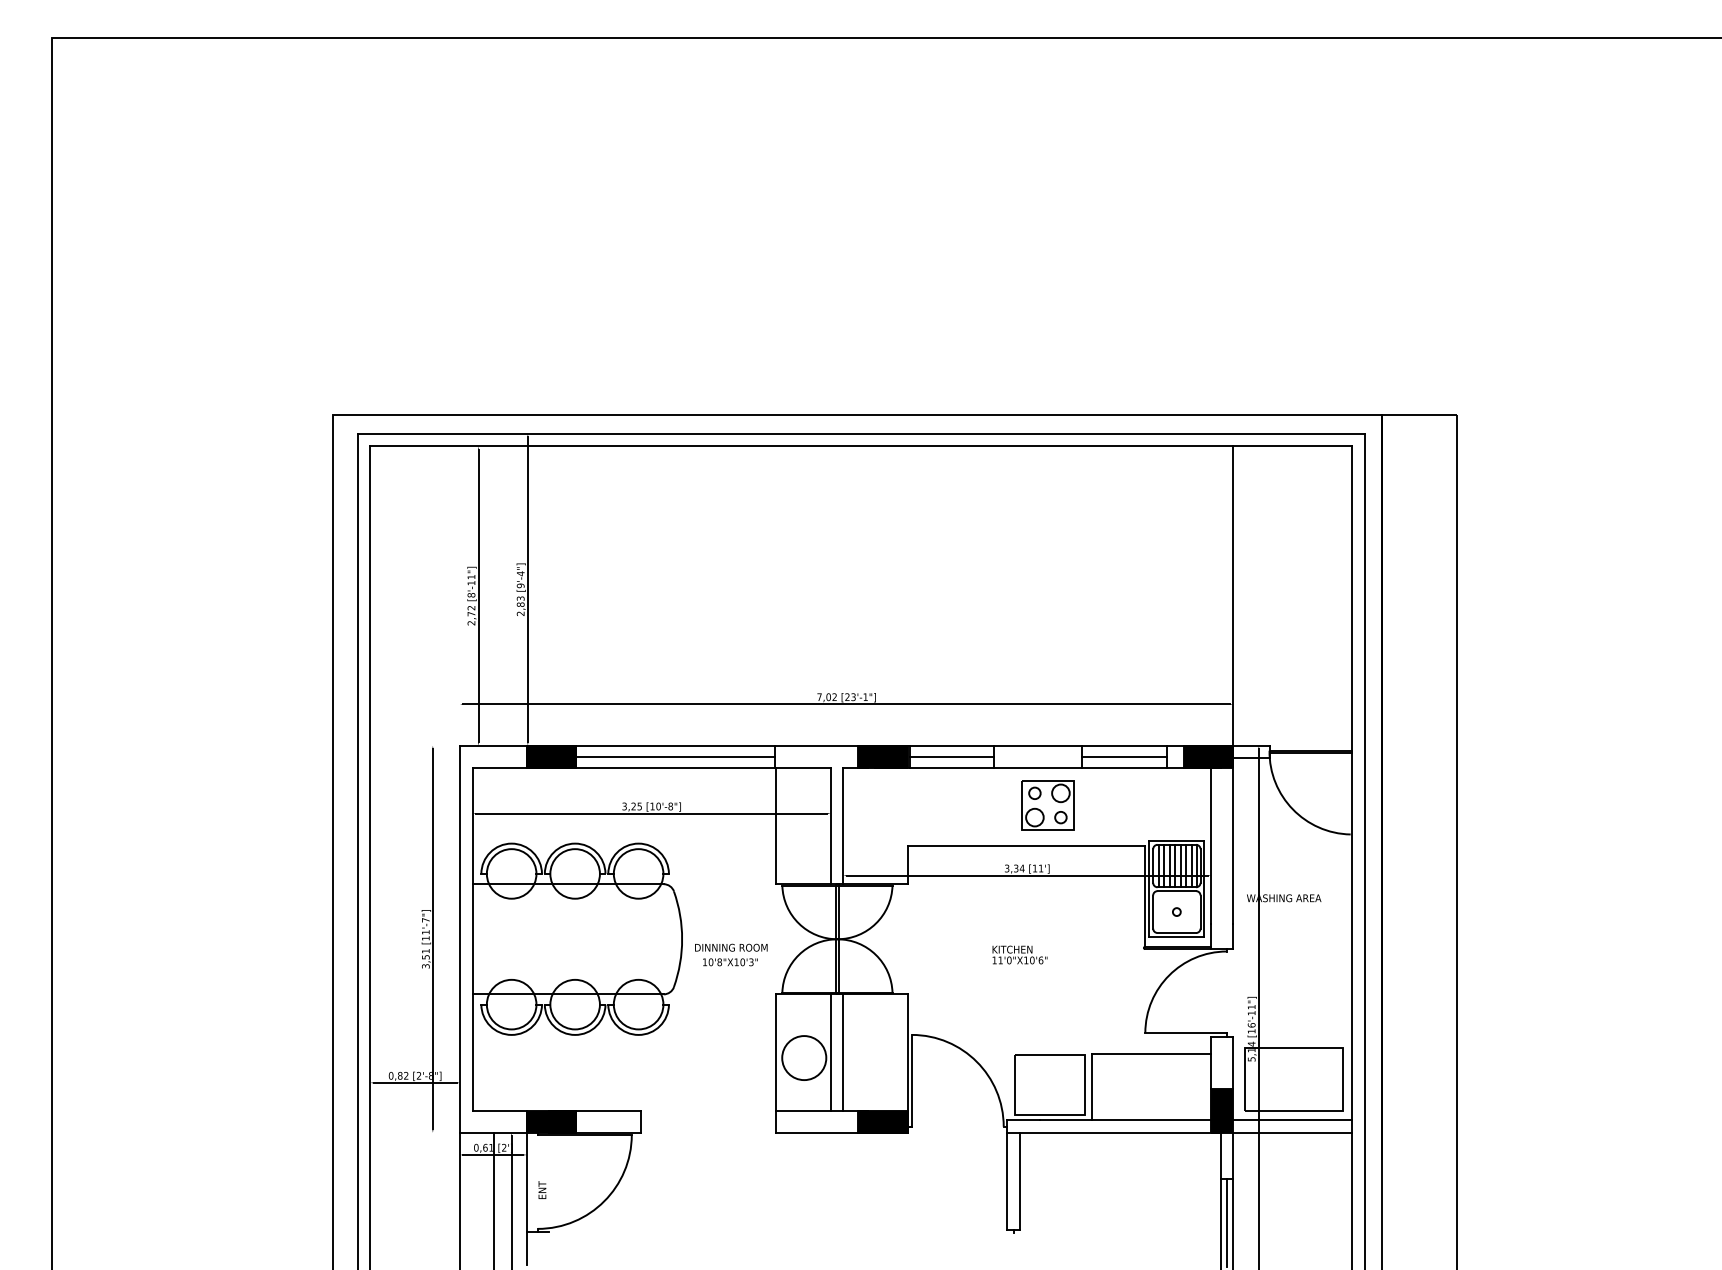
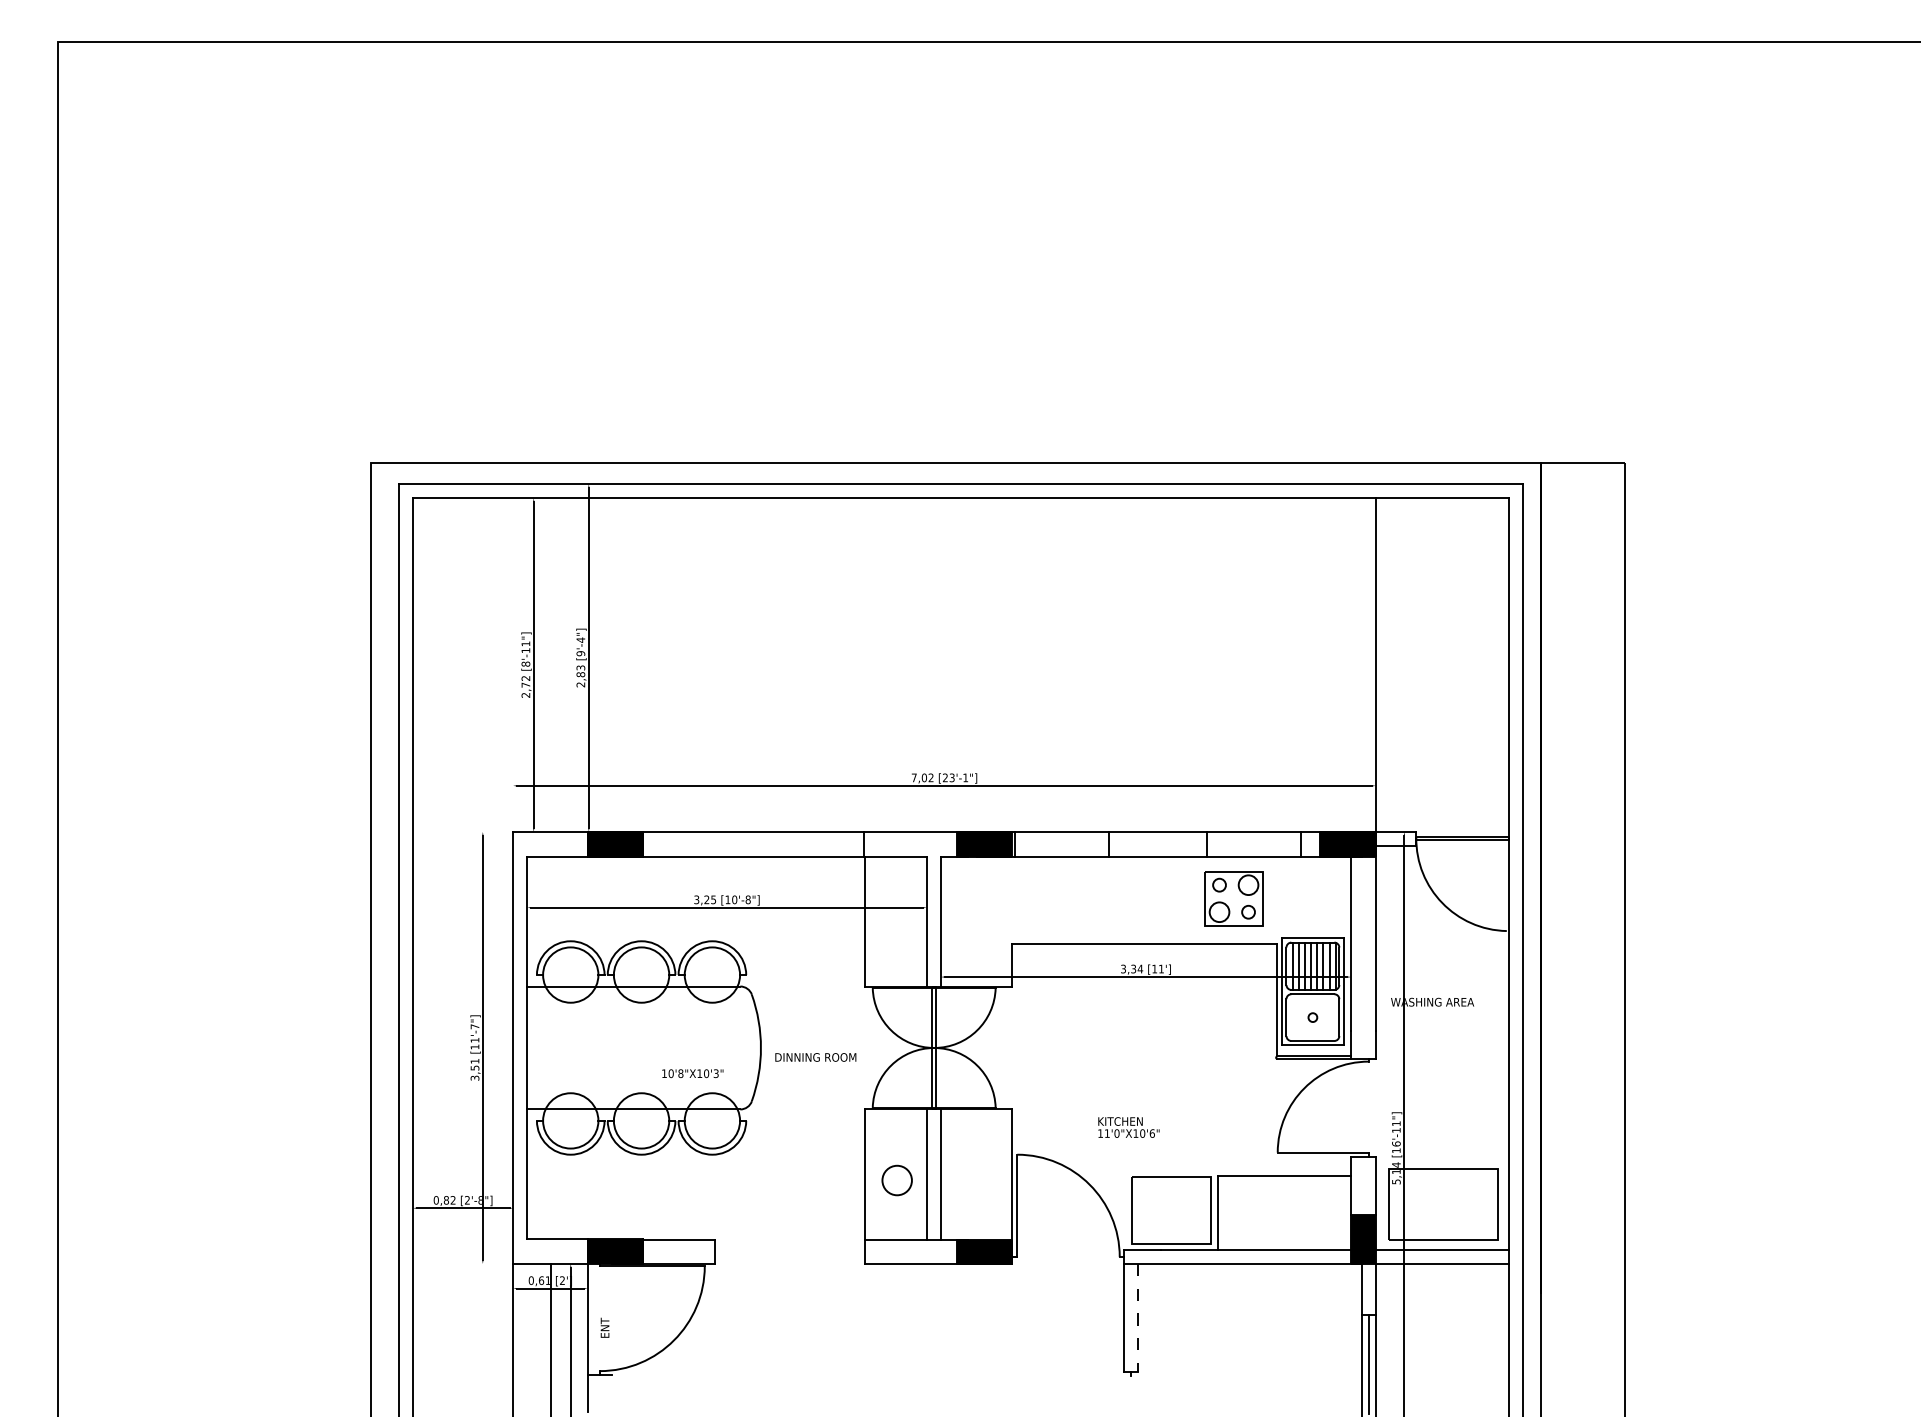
line: (675, 756) -> (753, 844), removed
line: (951, 756) -> (1061, 844), removed
line: (1124, 756) -> (1254, 844), removed
part: (1047, 805) -> (1233, 898), moved
text: (1019, 954) -> (1128, 1127), moved
text: (730, 962) -> (692, 1073), moved
circle: (803, 1058) -> (896, 1180), size x0.6
line: (1019, 1181) -> (1137, 1318), solid -> dashed

